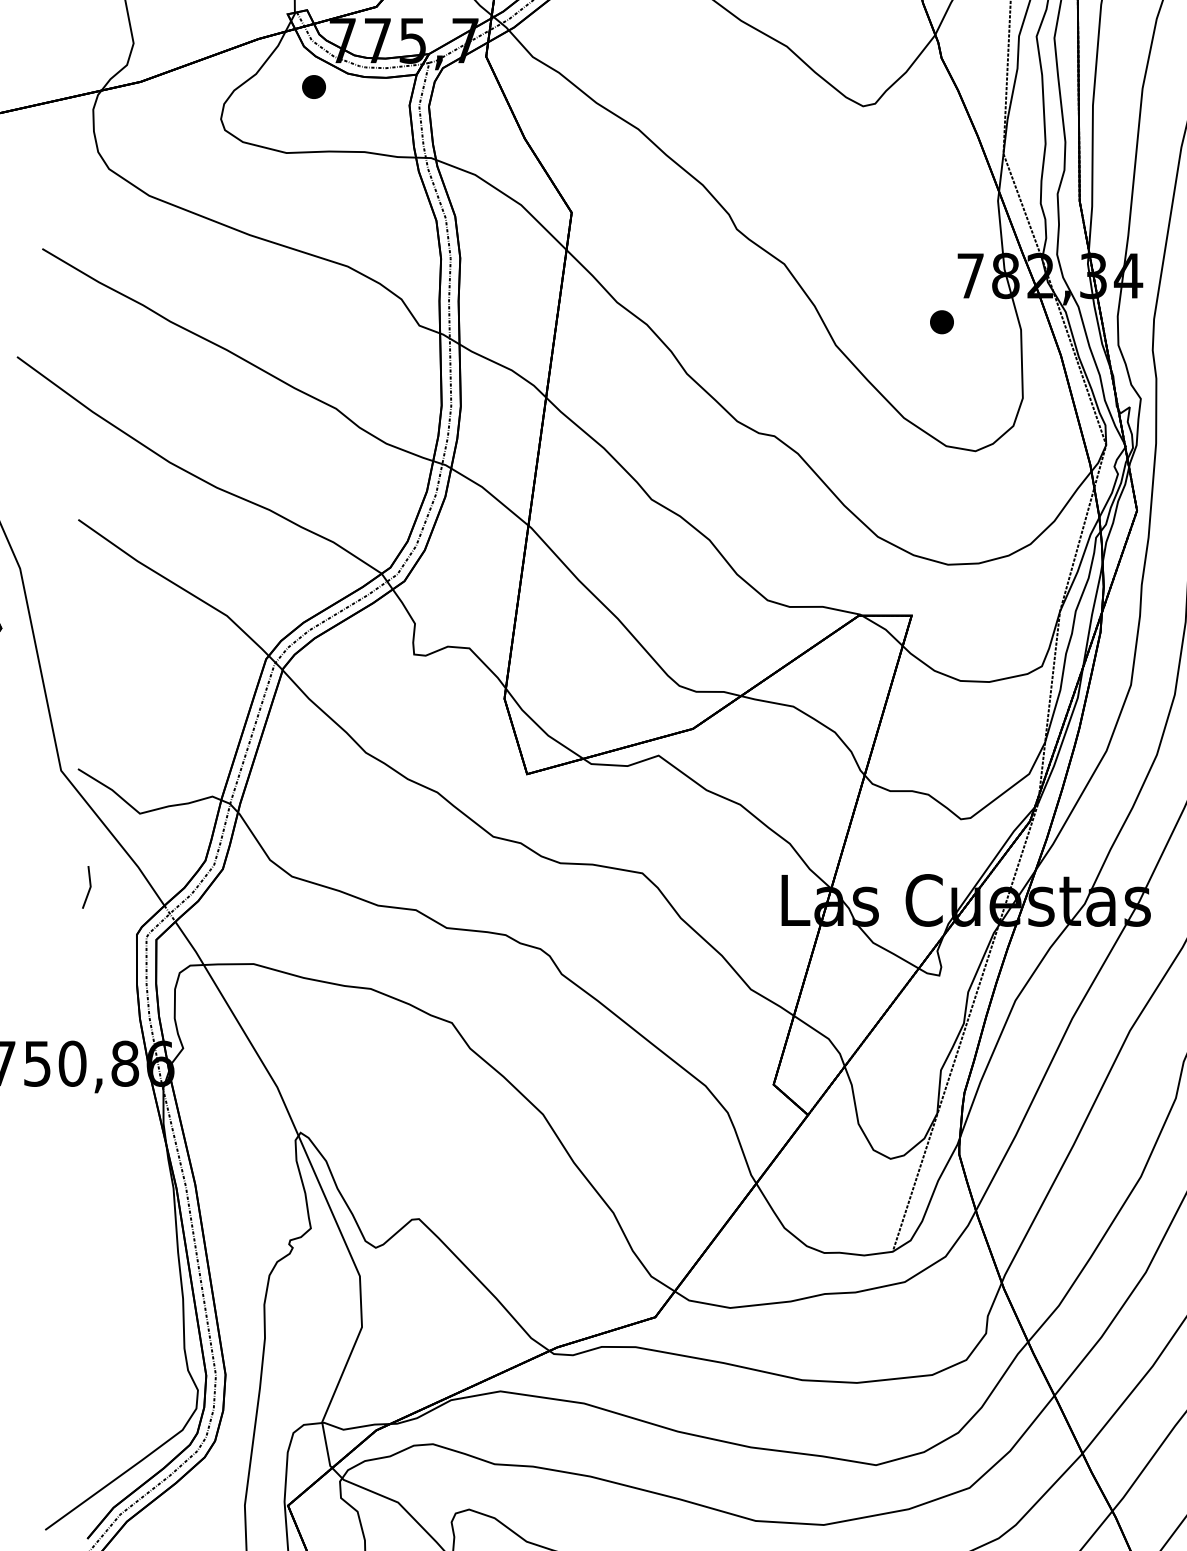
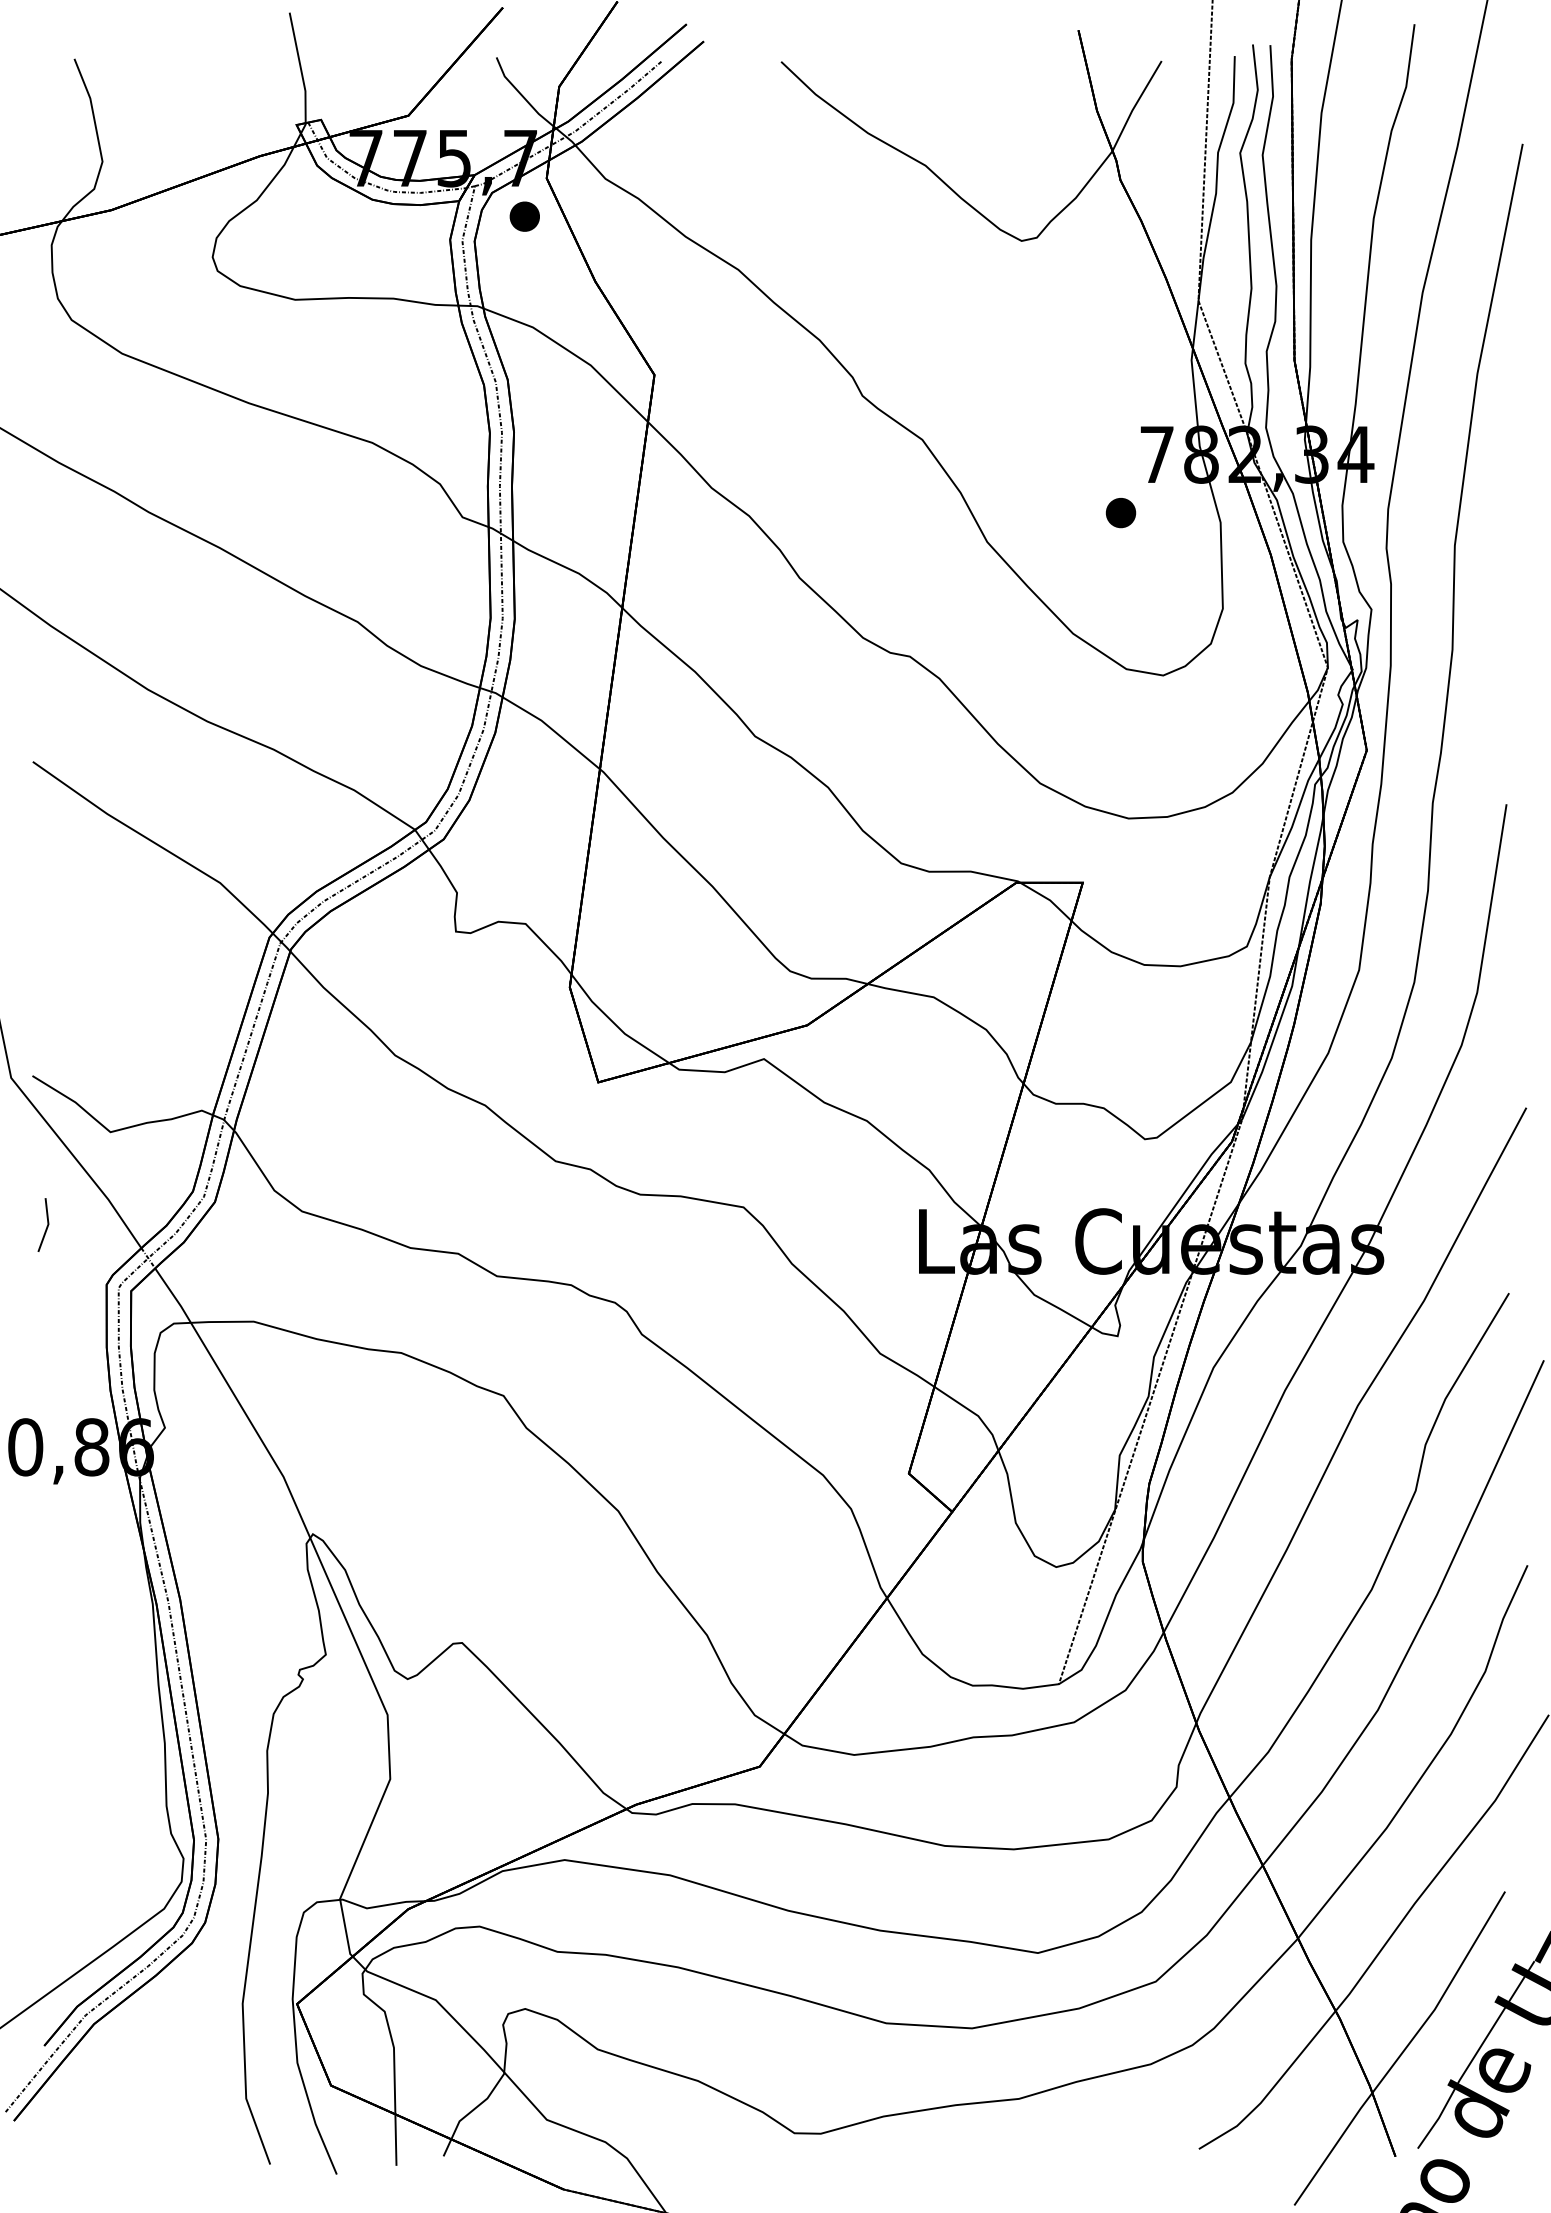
part: (313, 86) -> (524, 216), moved

